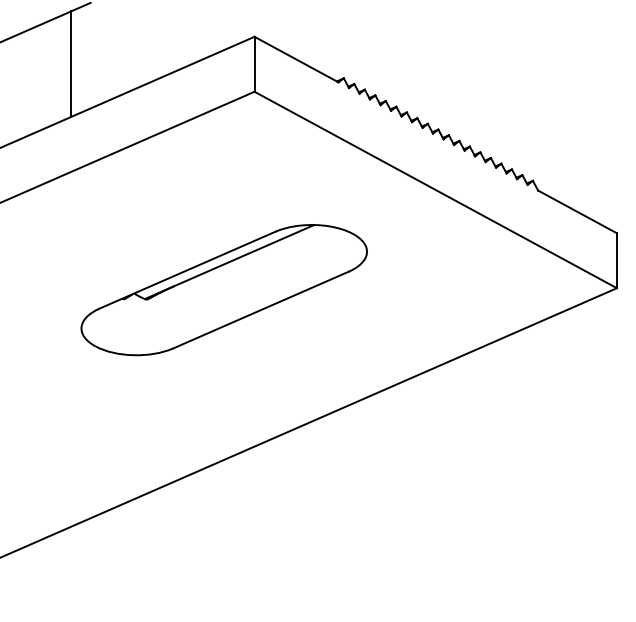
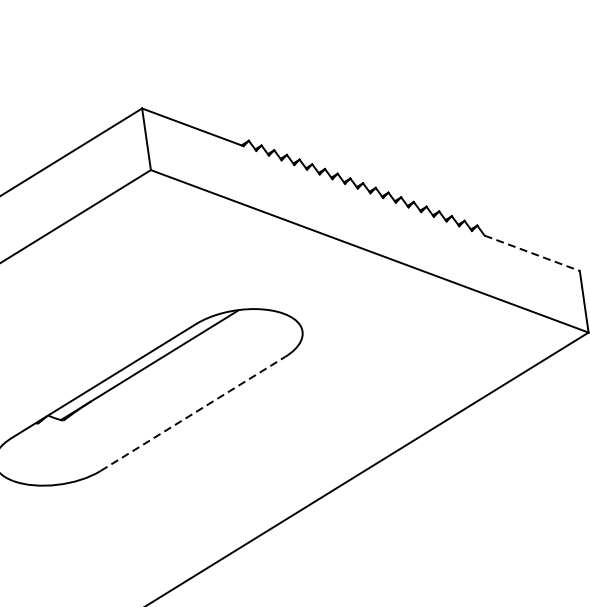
line: (577, 211) -> (532, 252), solid -> dashed
line: (261, 310) -> (193, 414), solid -> dashed

